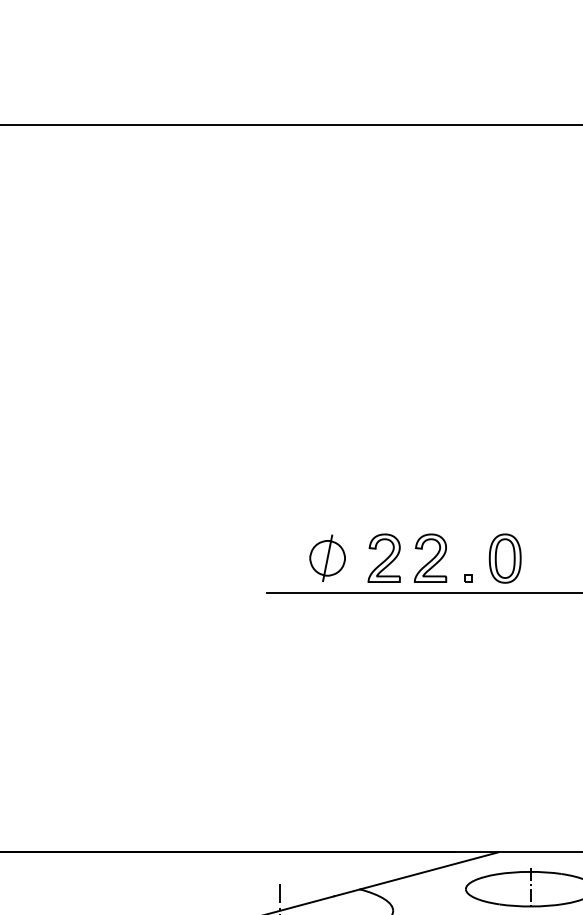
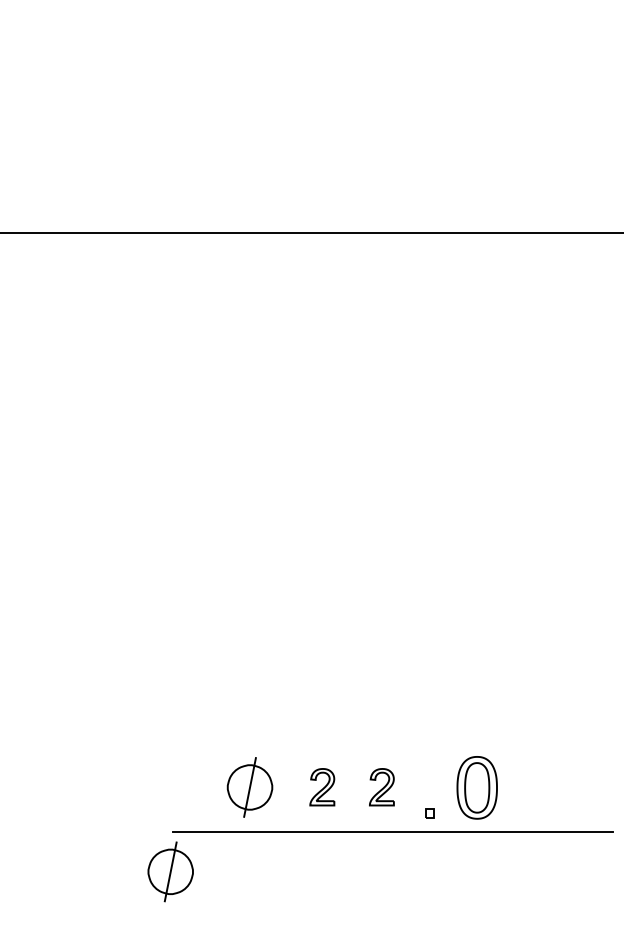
part: (383, 557) -> (321, 786), size x0.6
part: (430, 557) -> (381, 786), size x0.6
part: (265, 623) -> (170, 870), added

